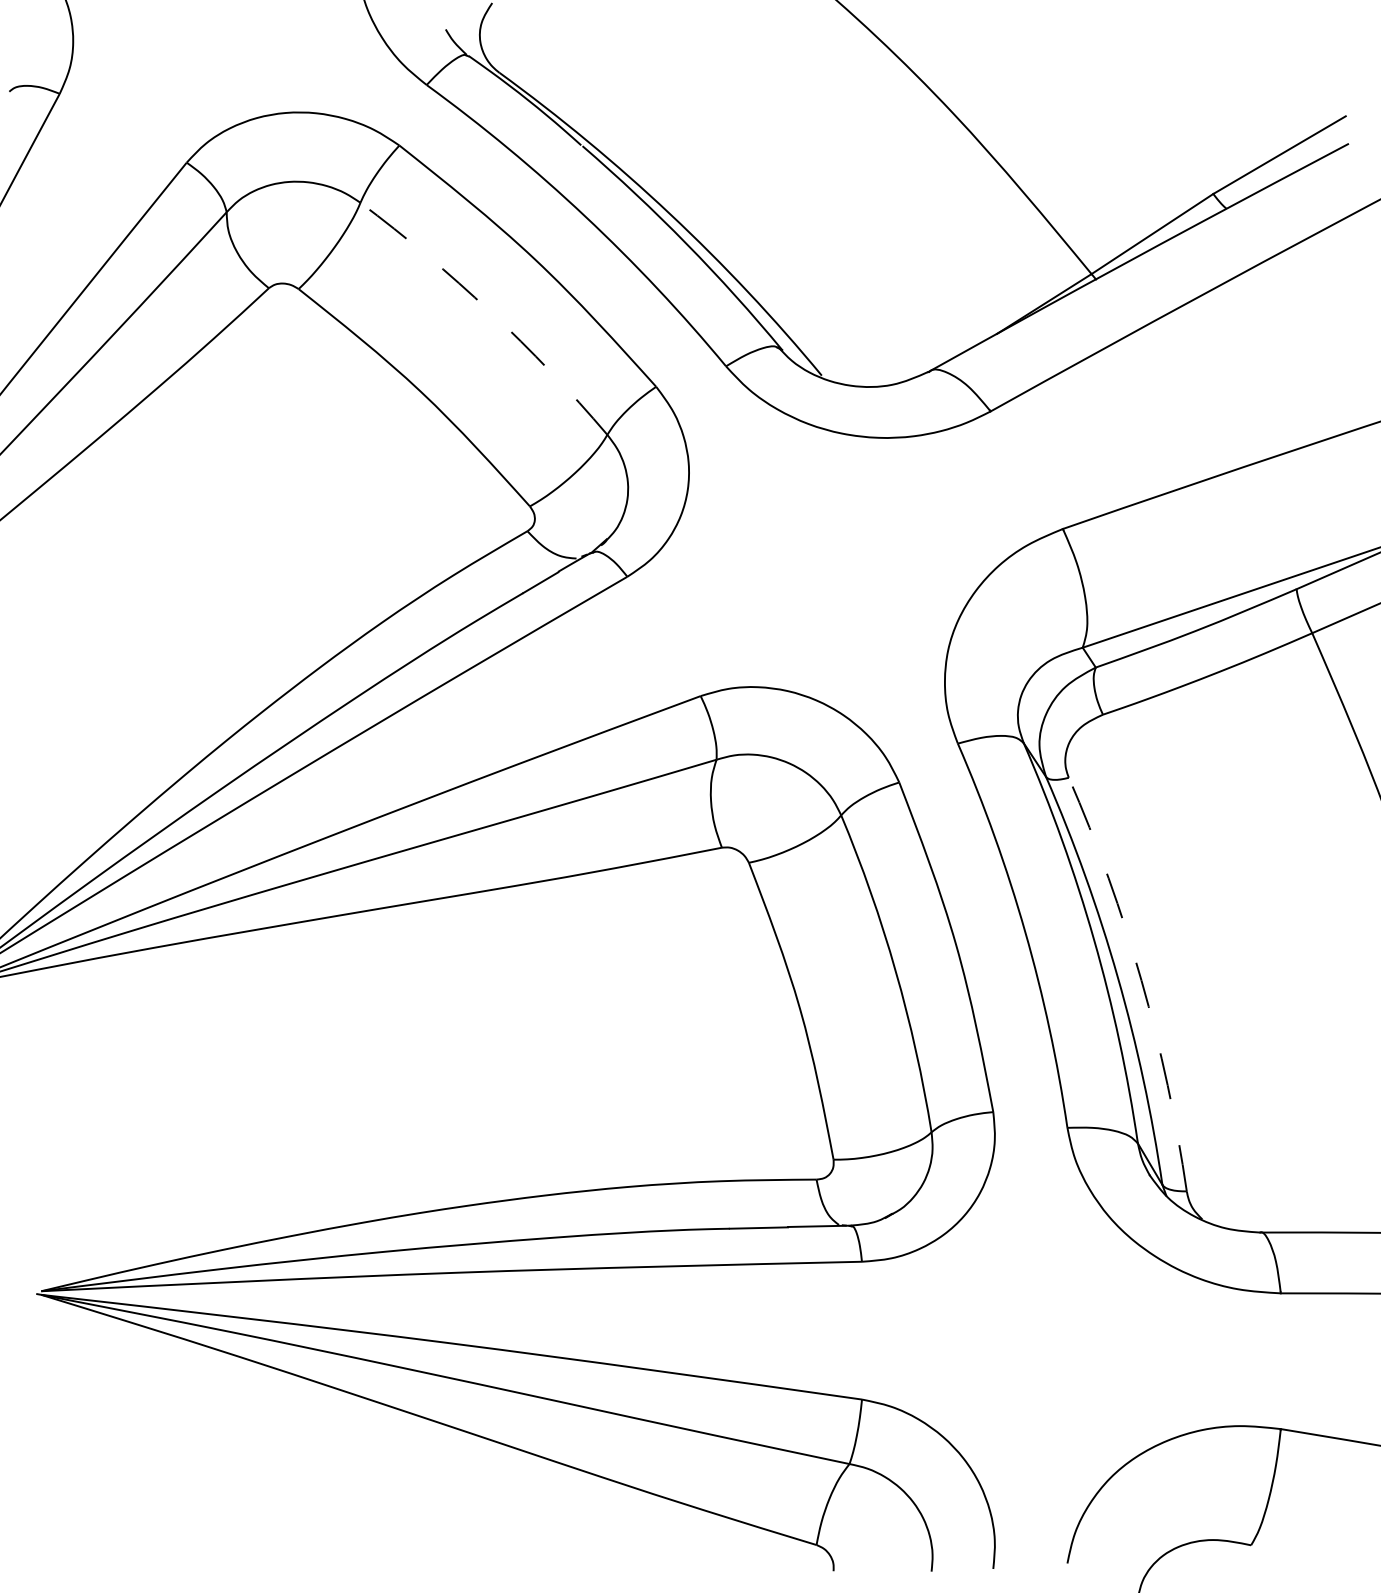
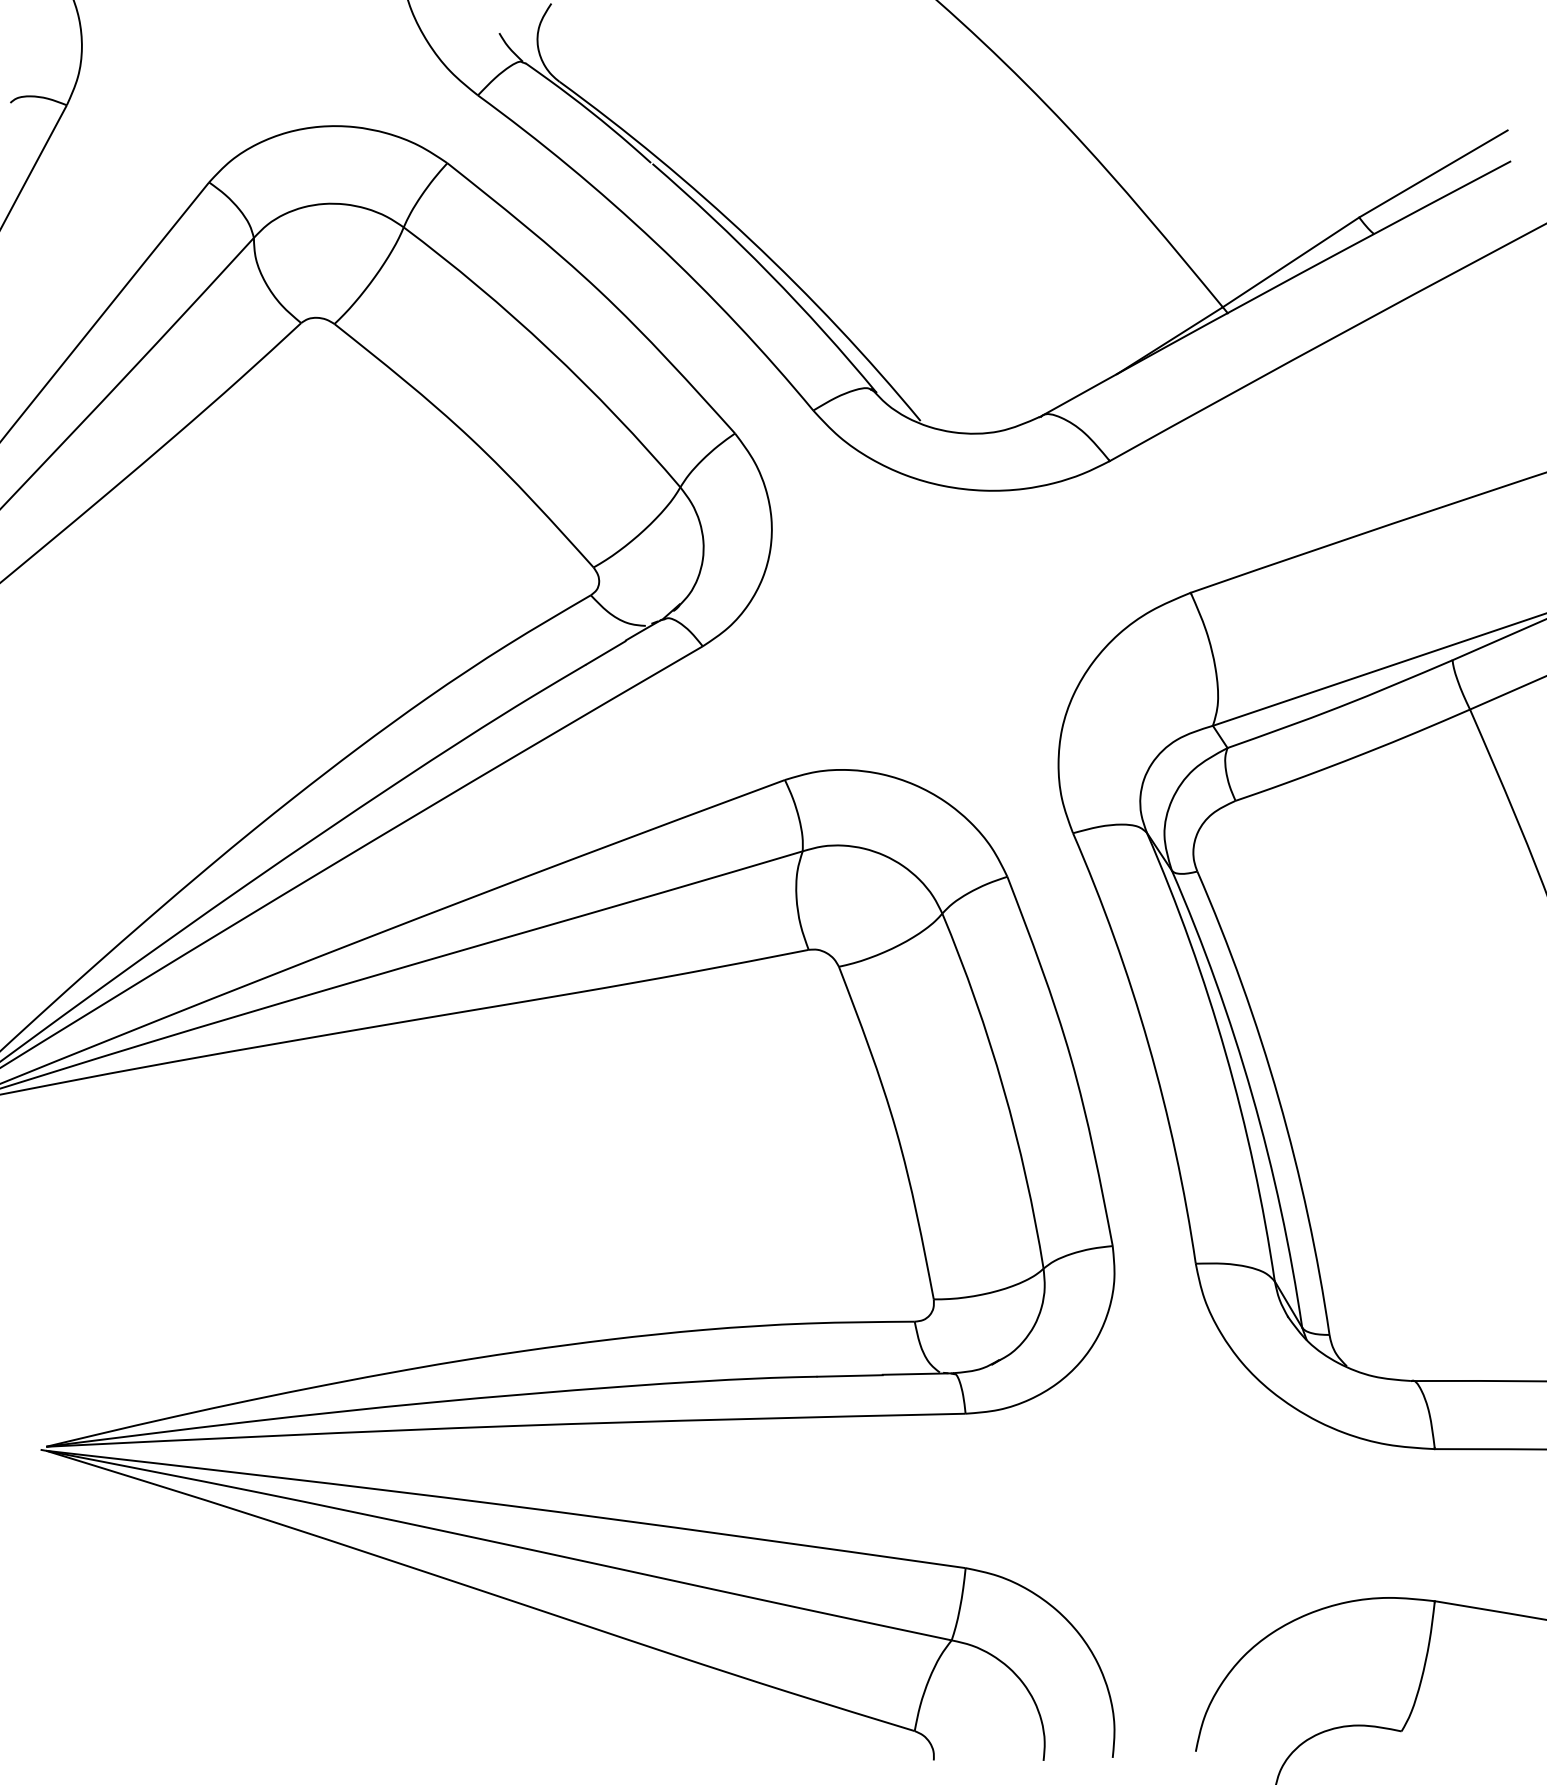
arc: (490, 311) -> (549, 349), dashed -> solid
arc: (1141, 980) -> (1278, 1098), dashed -> solid

